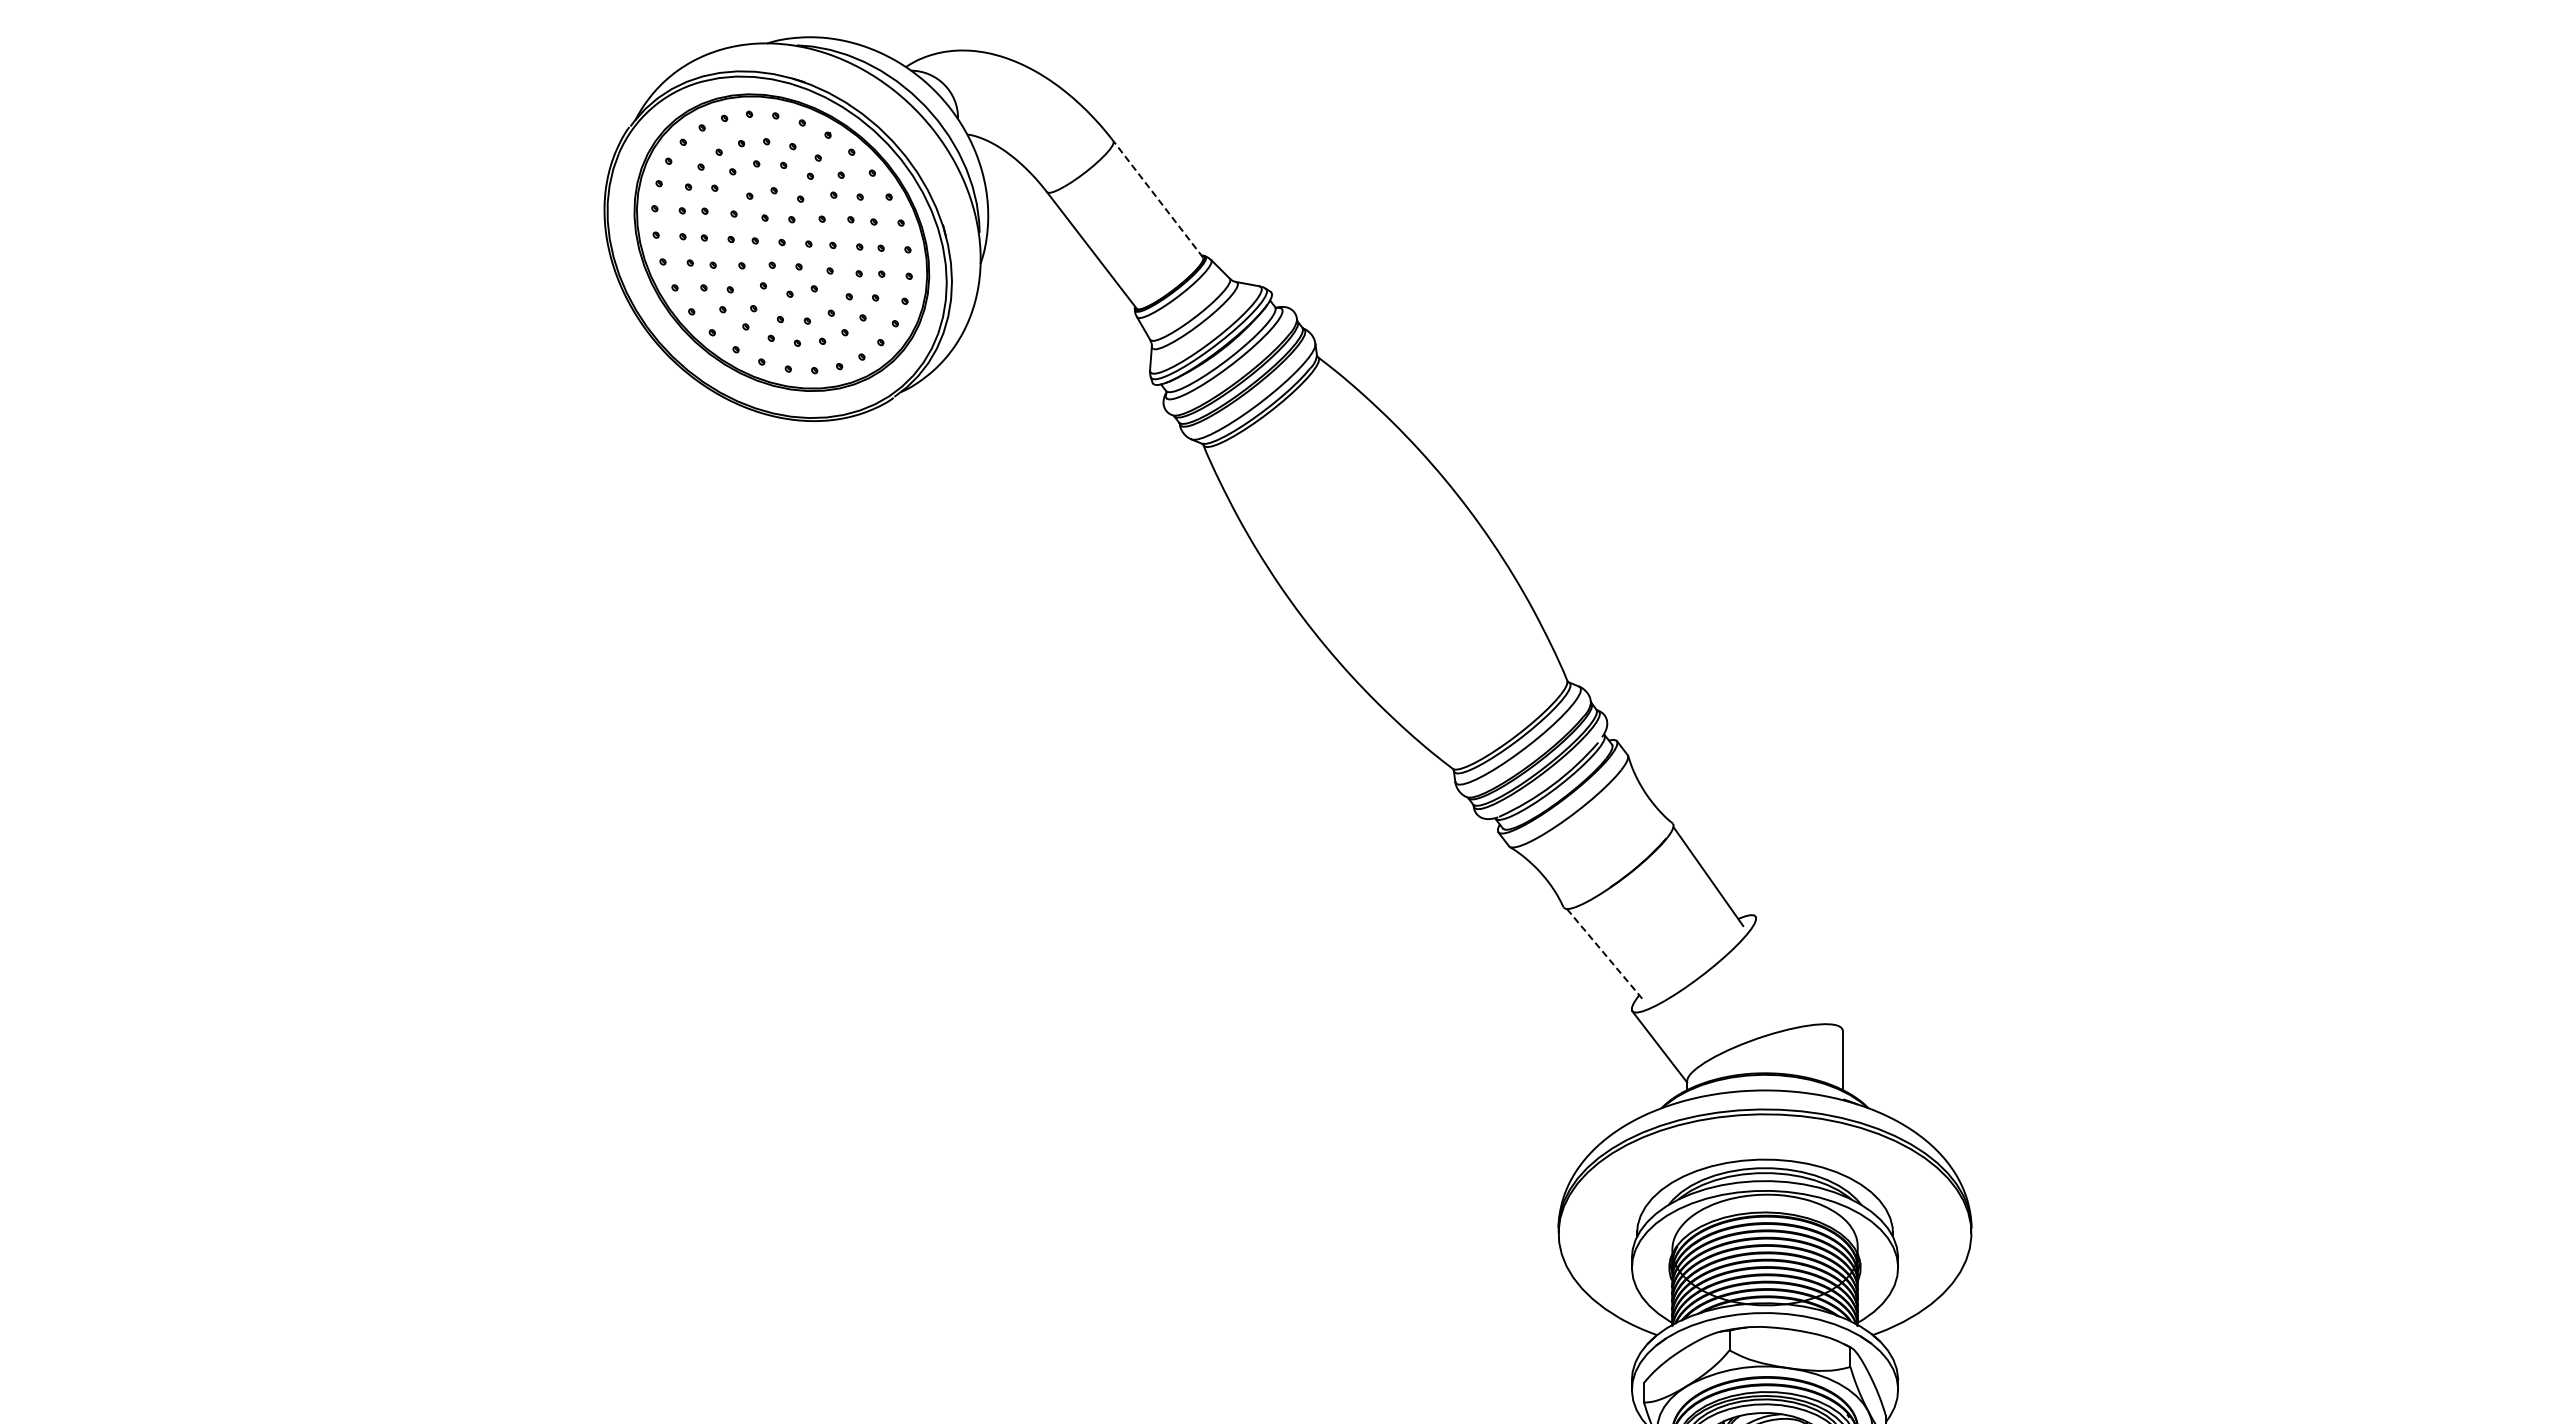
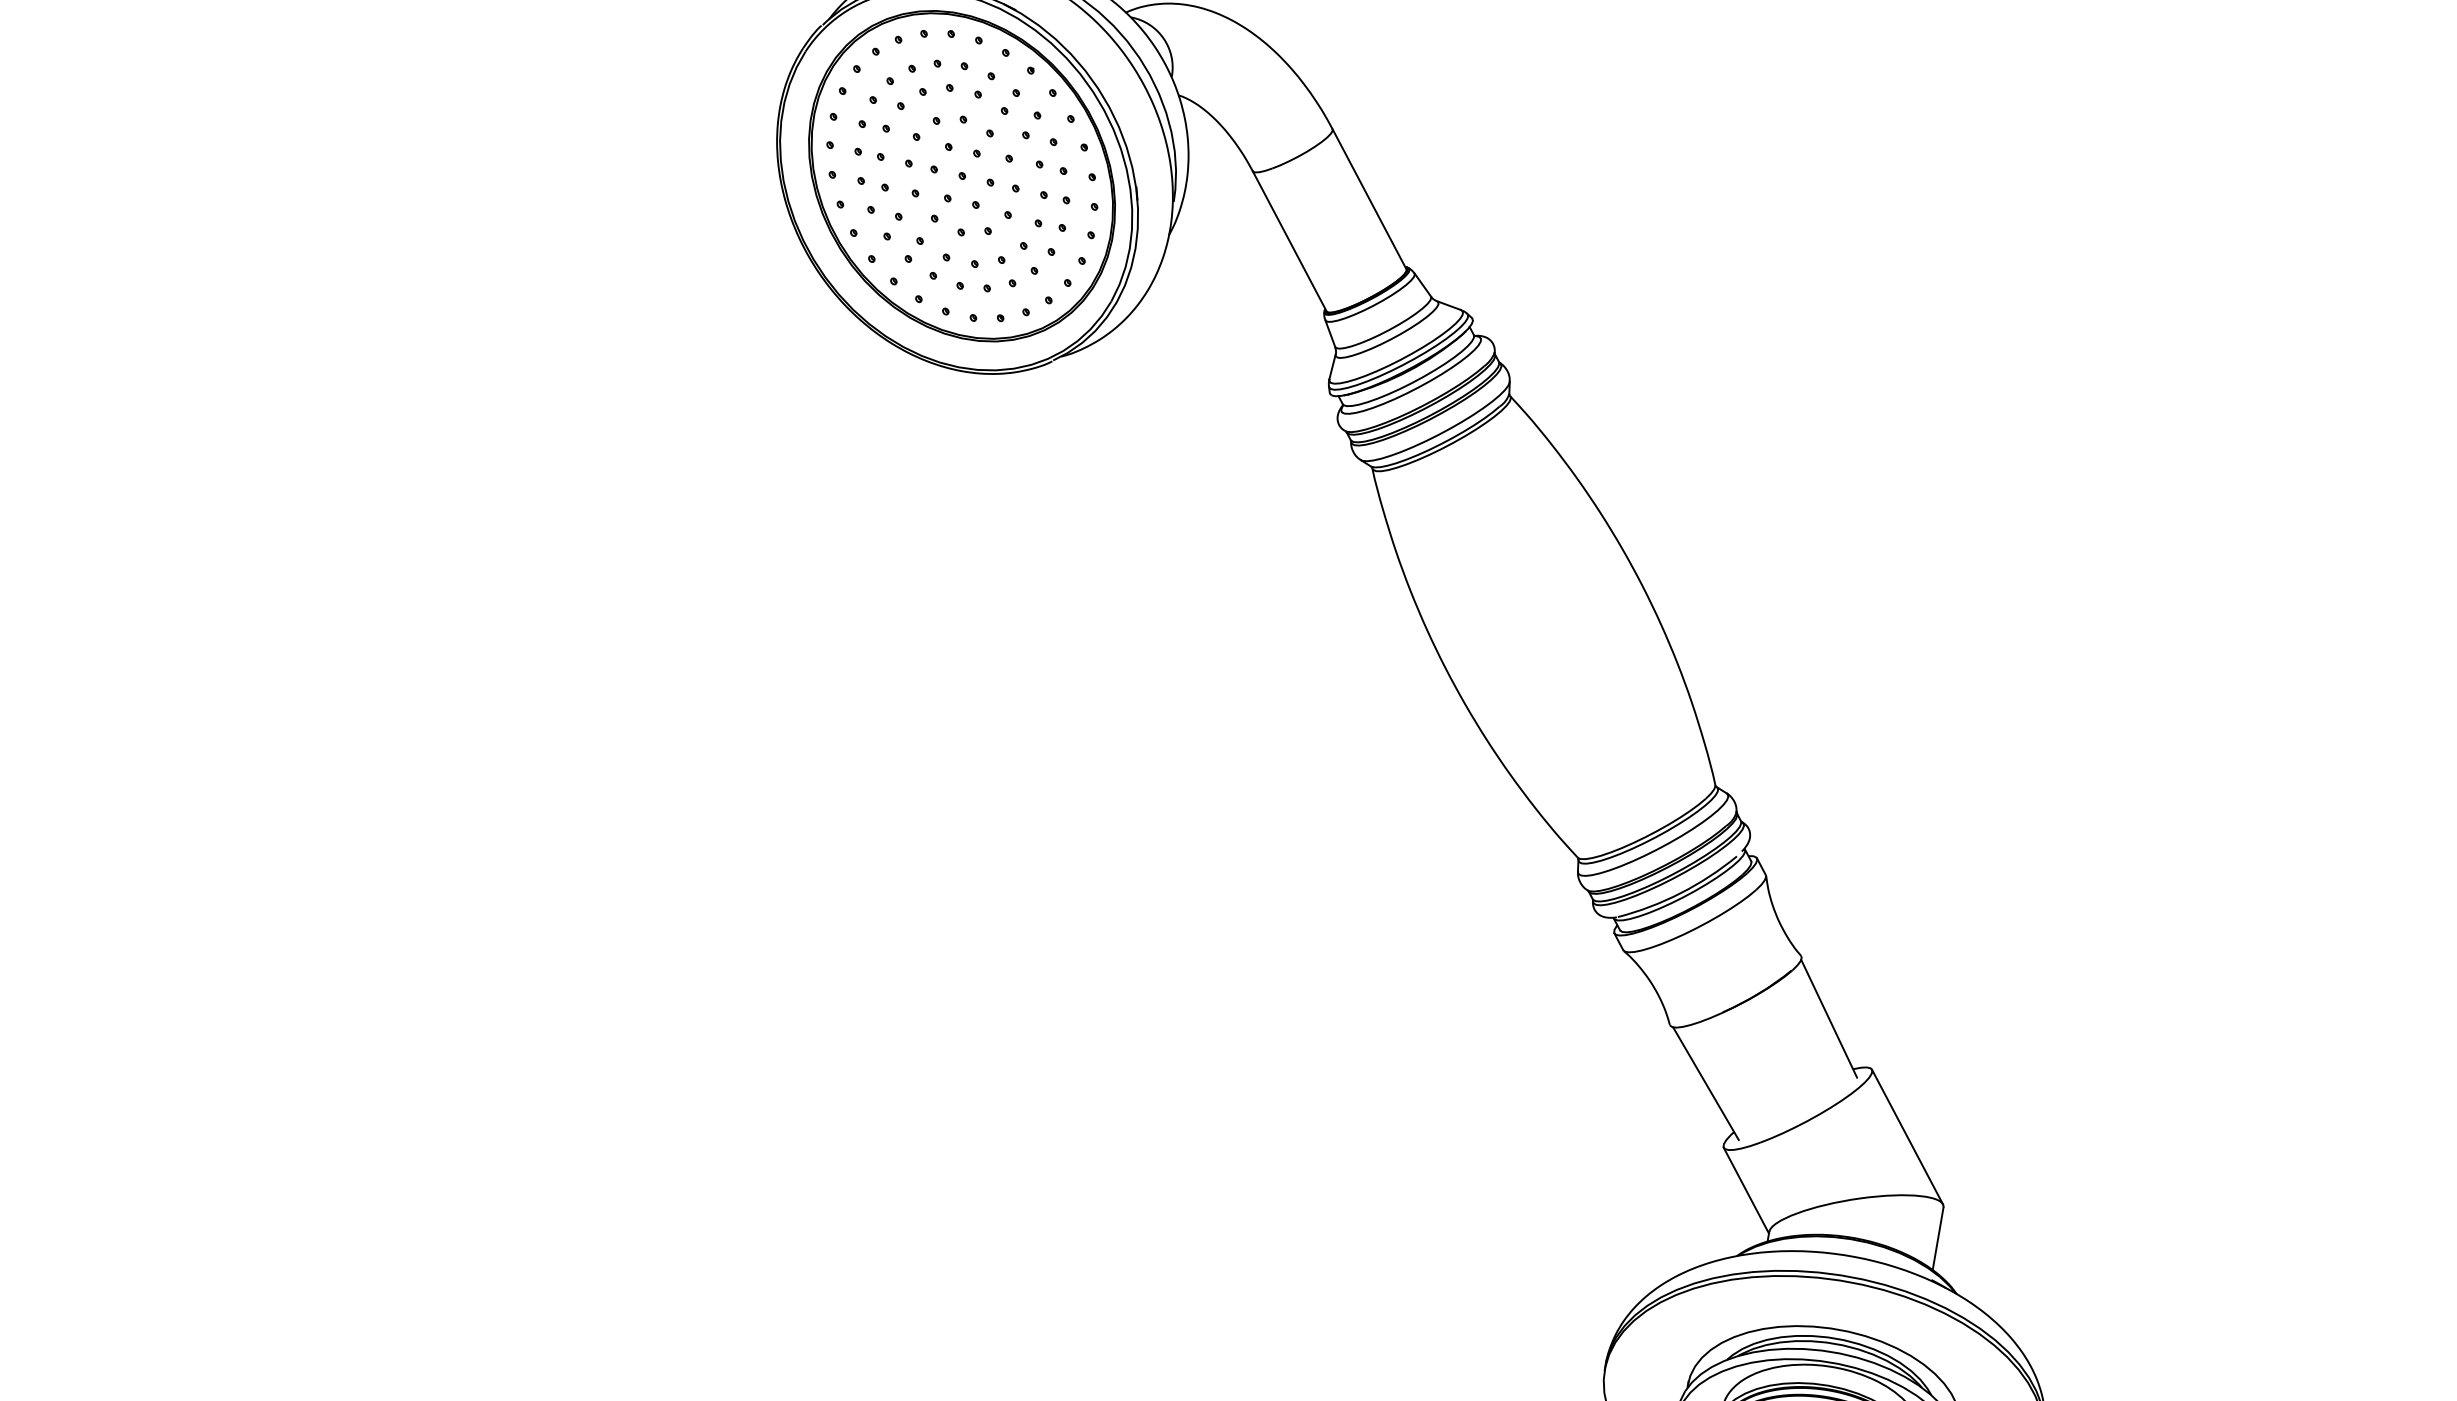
line: (1158, 199) -> (1369, 199), dashed -> solid
line: (1605, 955) -> (1705, 1083), dashed -> solid
line: (1798, 972) -> (1907, 1137), added

